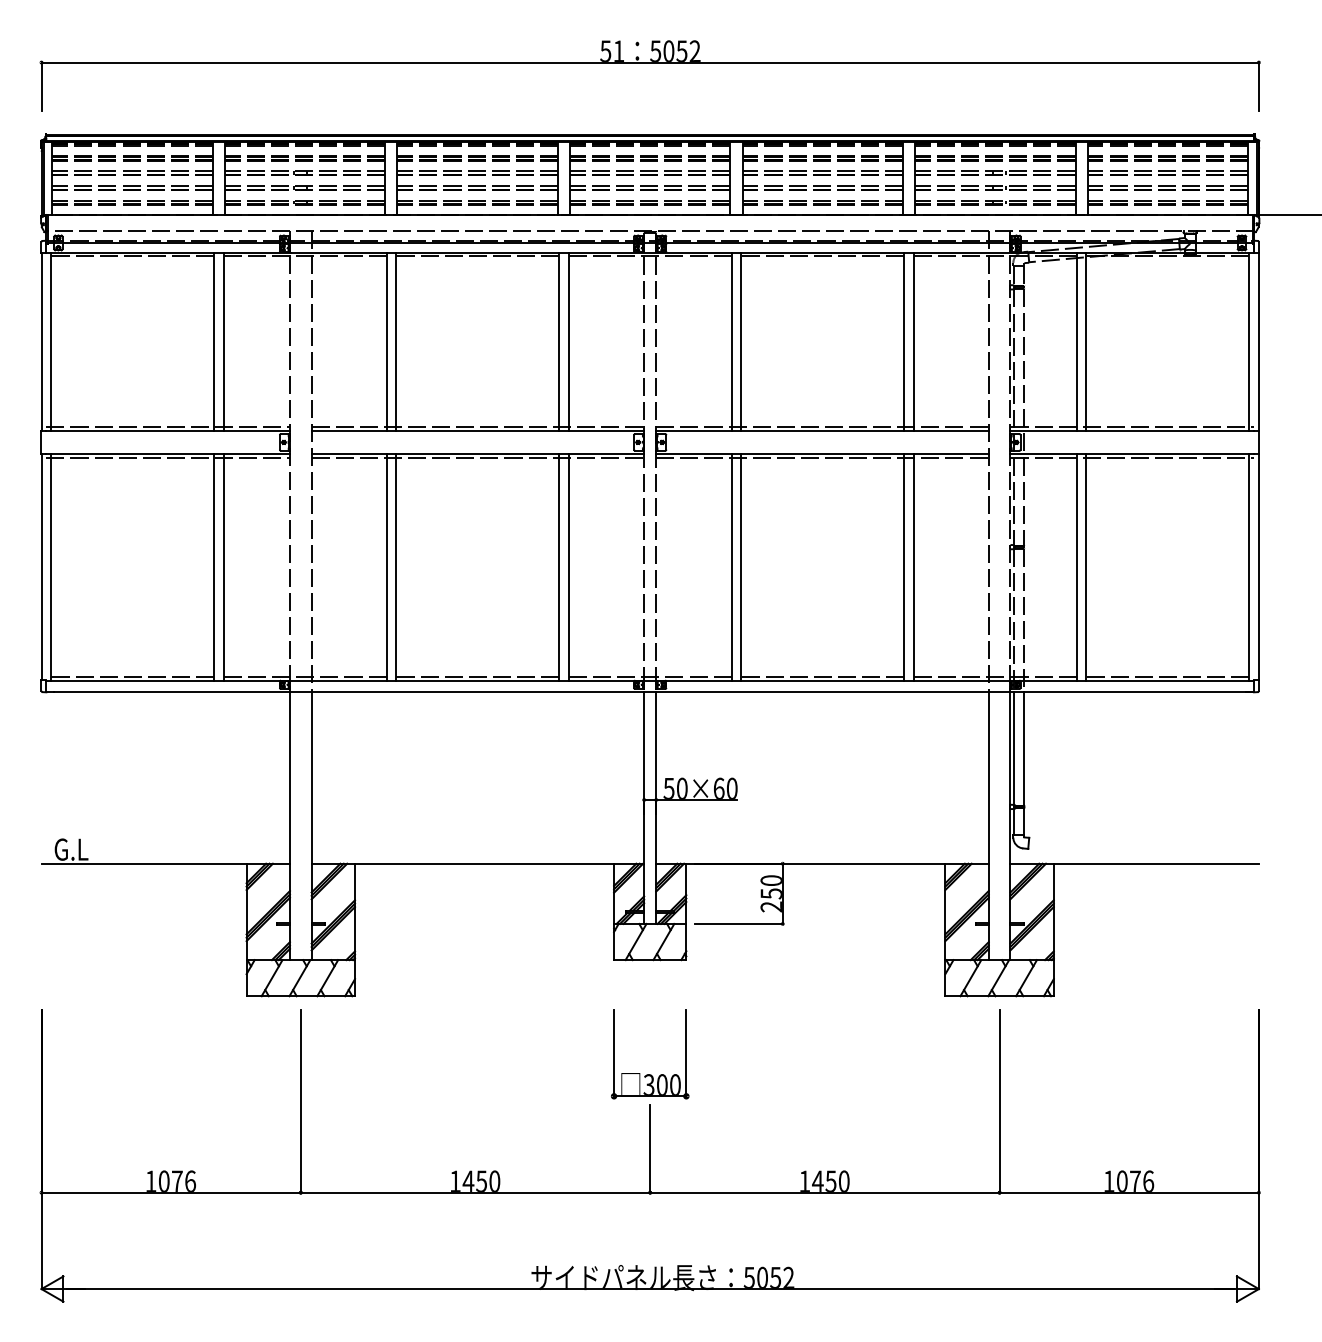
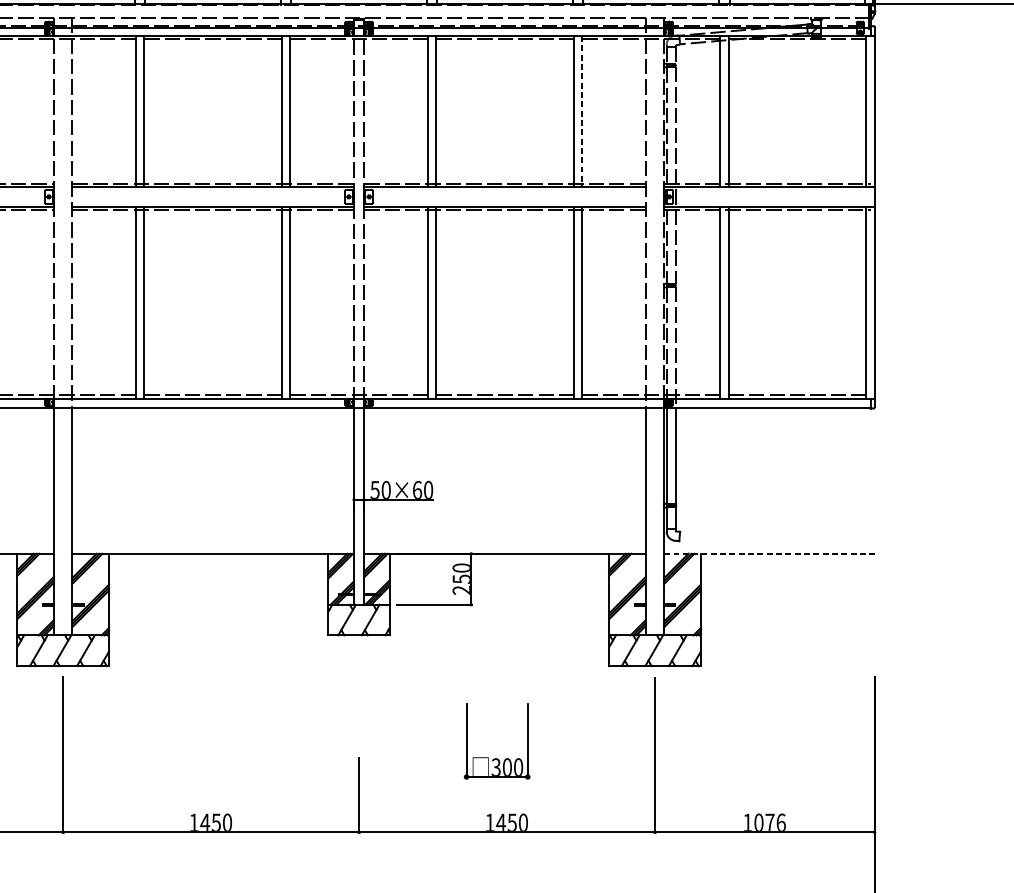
line: (913, 342) -> (582, 112), solid -> dashed
line: (1135, 863) -> (770, 553), solid -> dashed
part: (650, 1074) -> (497, 758), moved

